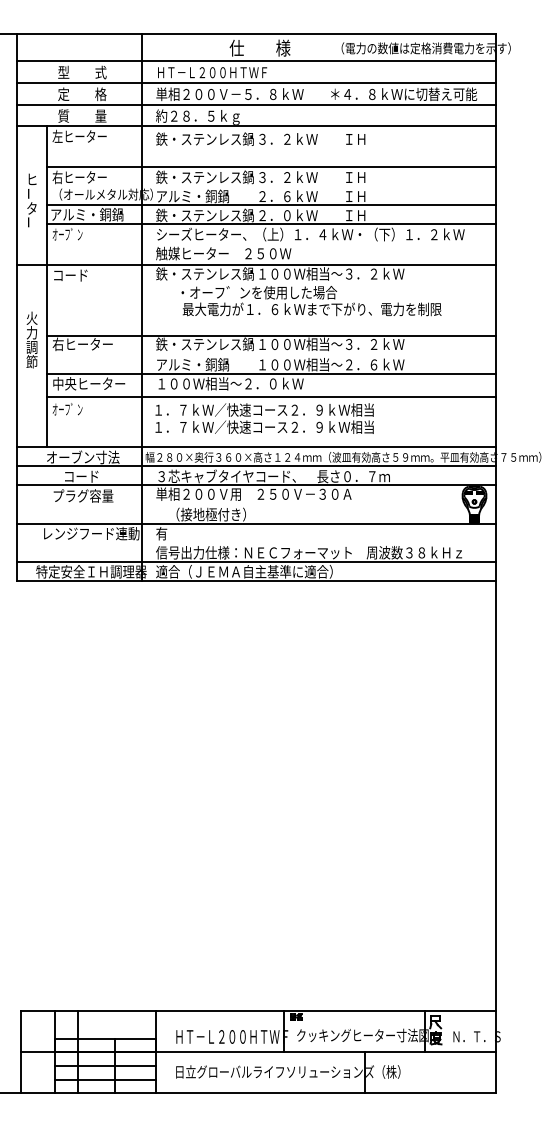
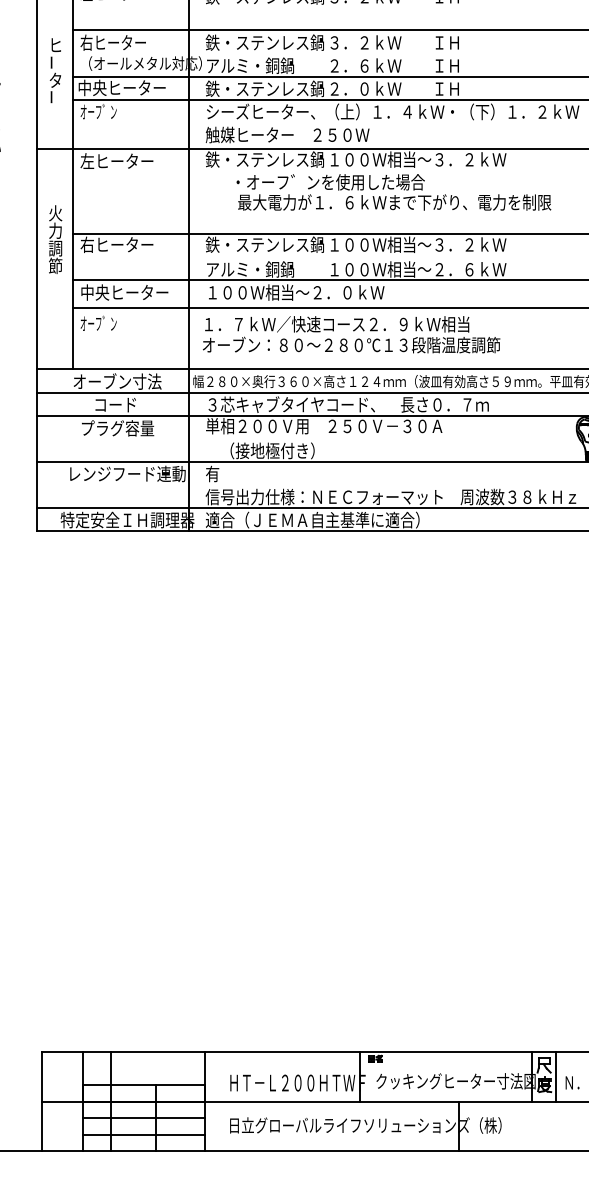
text: (87, 214) -> (122, 87), アルミ・銅鍋 -> 中央ヒーター
text: (82, 274) -> (116, 160), コード -> 左ヒーター
text: (276, 426) -> (351, 344), １．７ｋＷ／快速コース２．９ｋＷ相当 -> オーブン：８０～２８０℃１３段階温度調節
line: (445, 1031) -> (556, 1076), added

